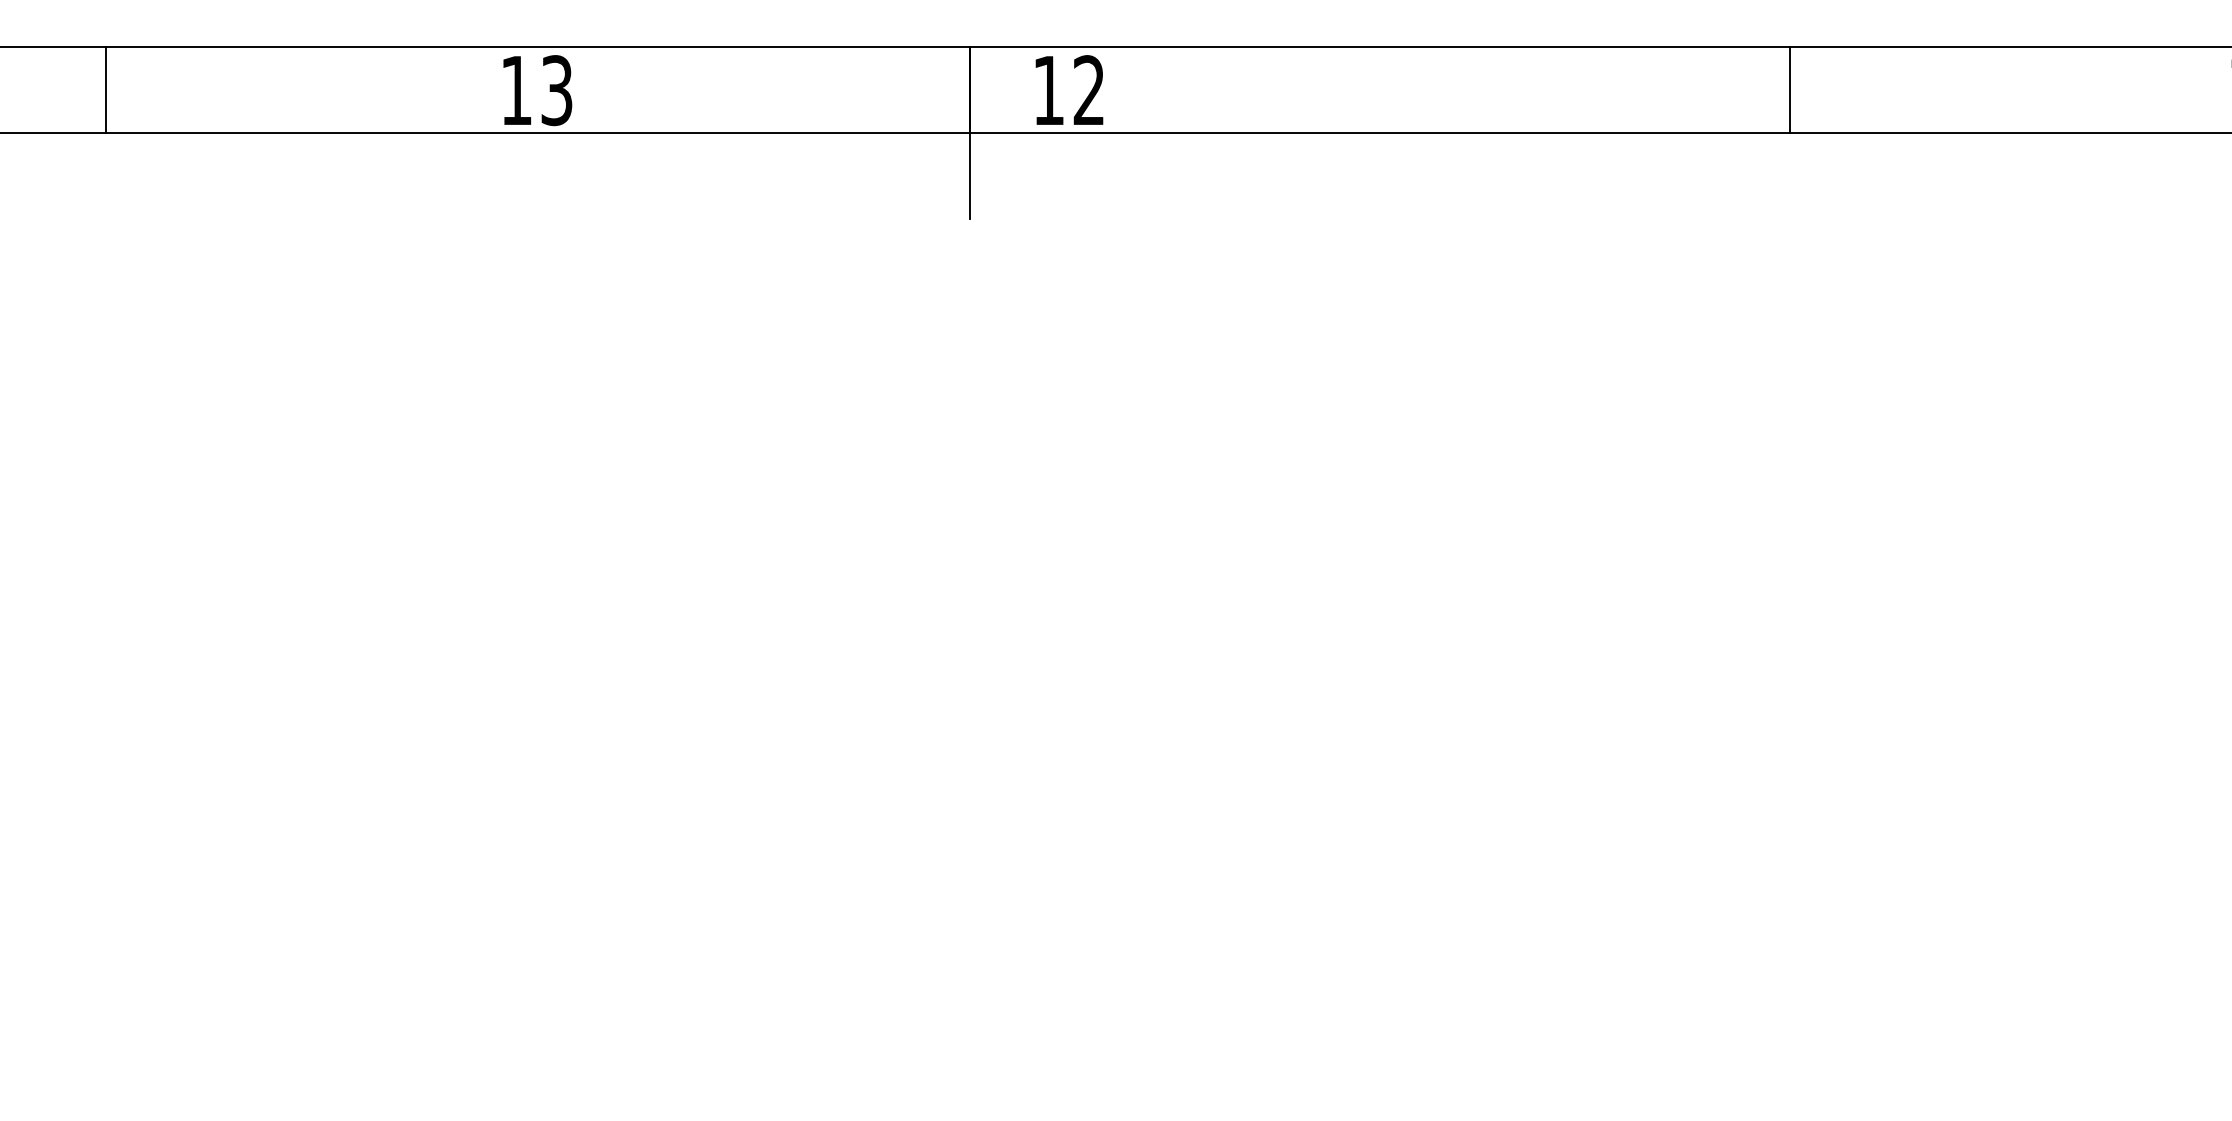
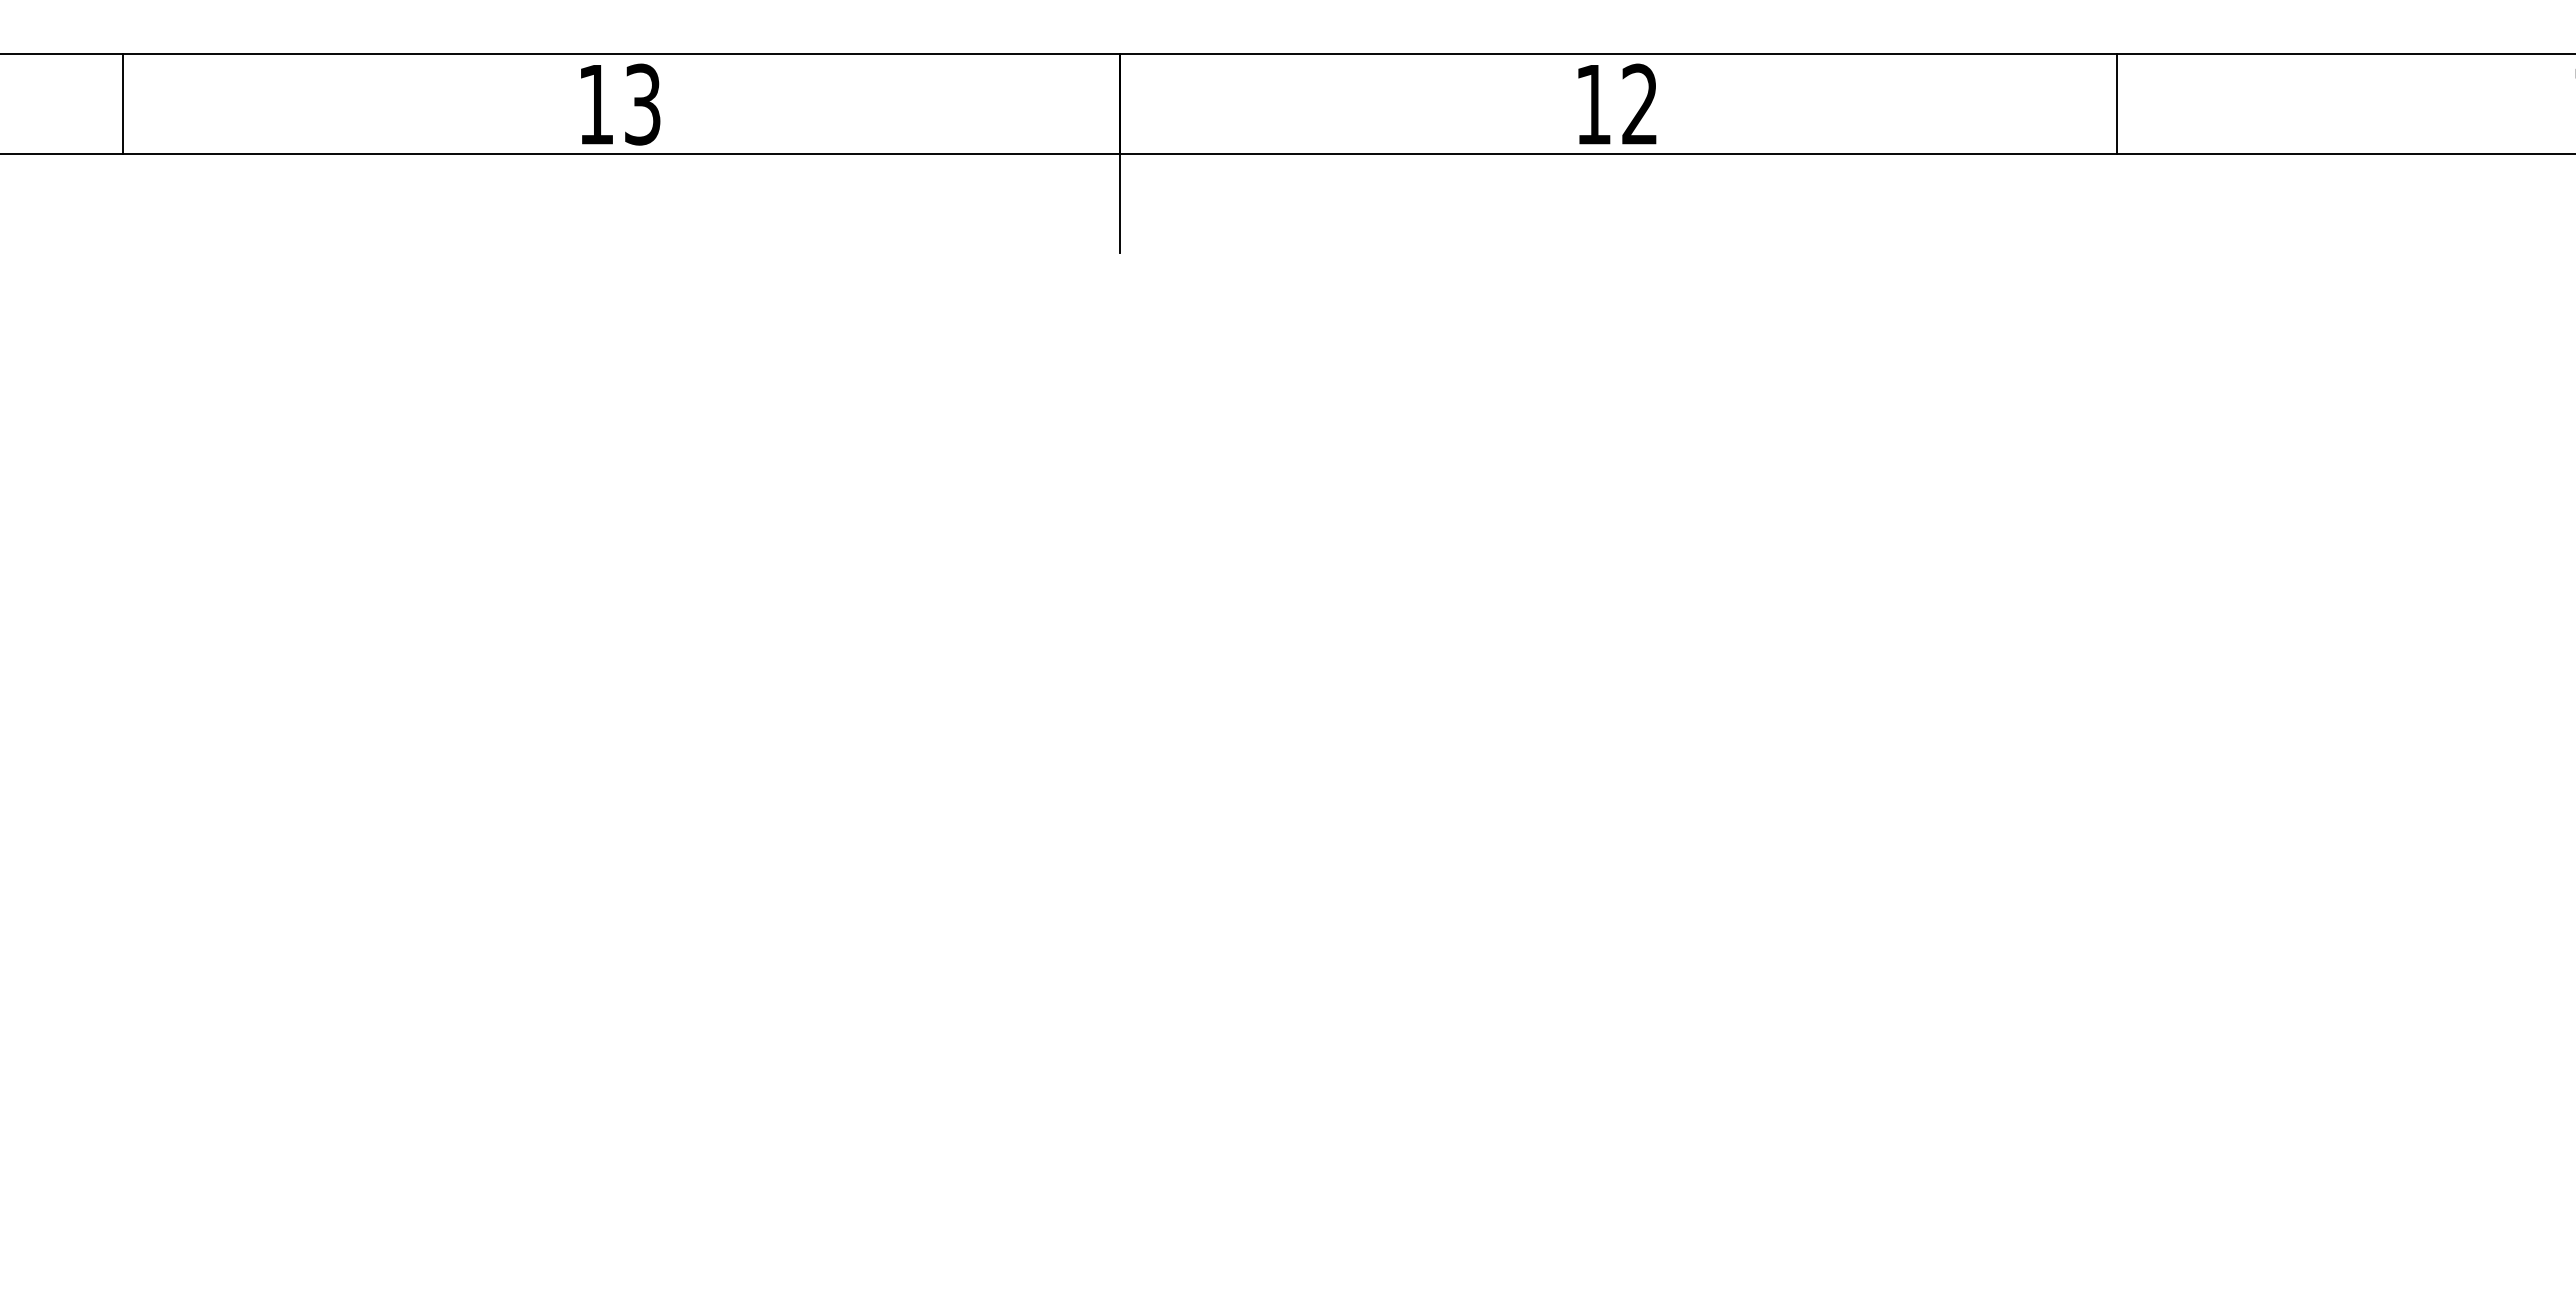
text: (1069, 89) -> (1617, 103), moved
line: (1790, 89) -> (2117, 103), moved

